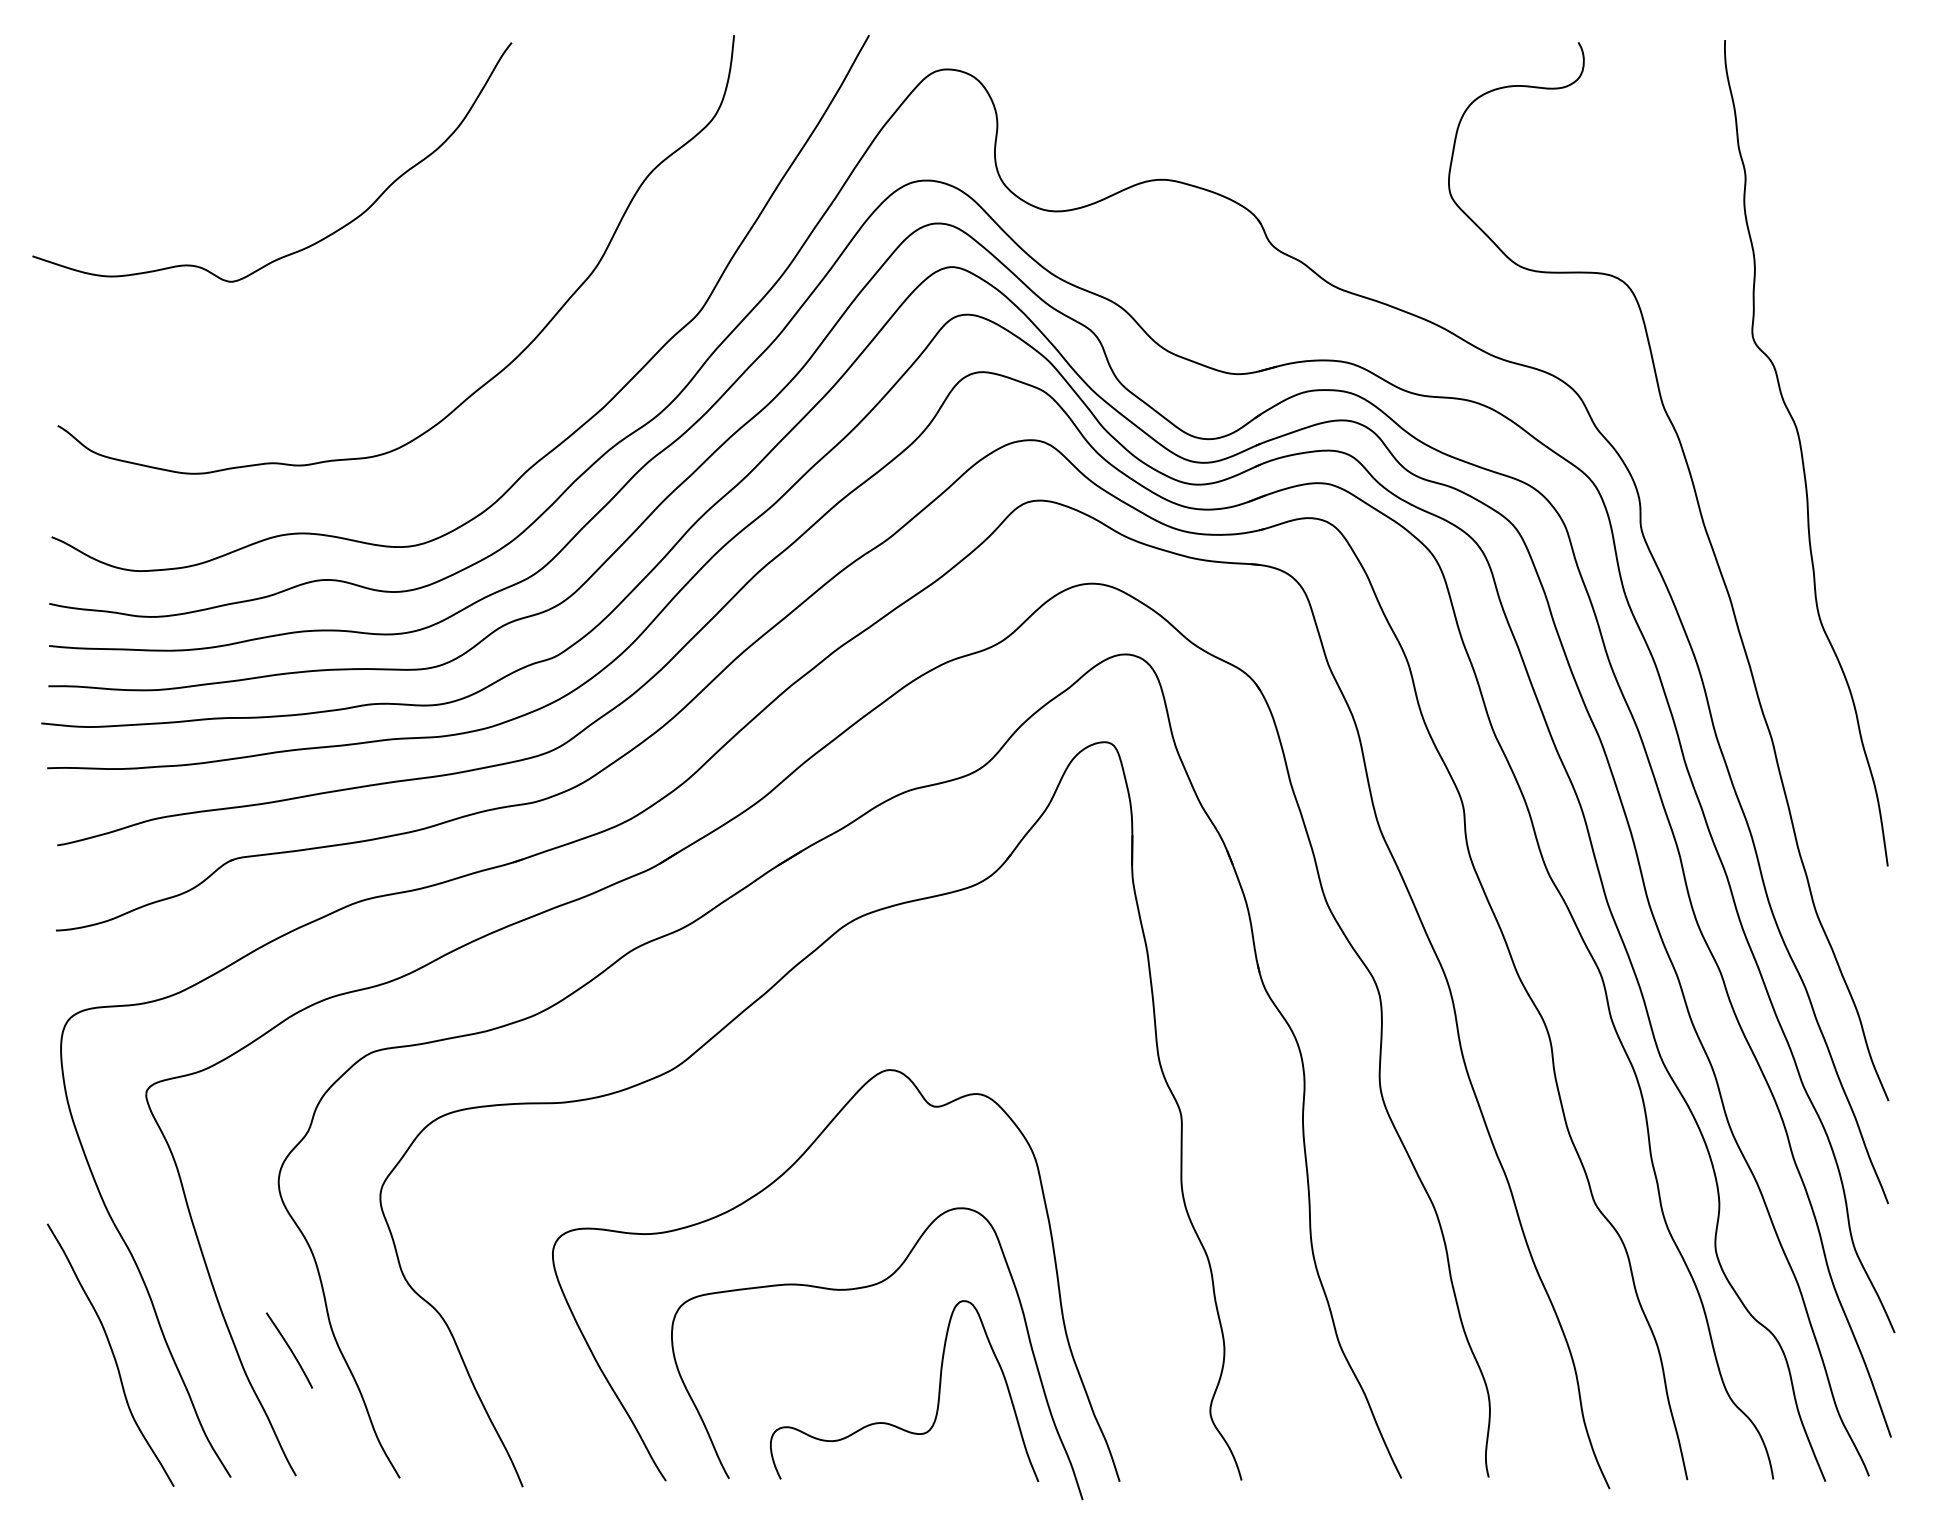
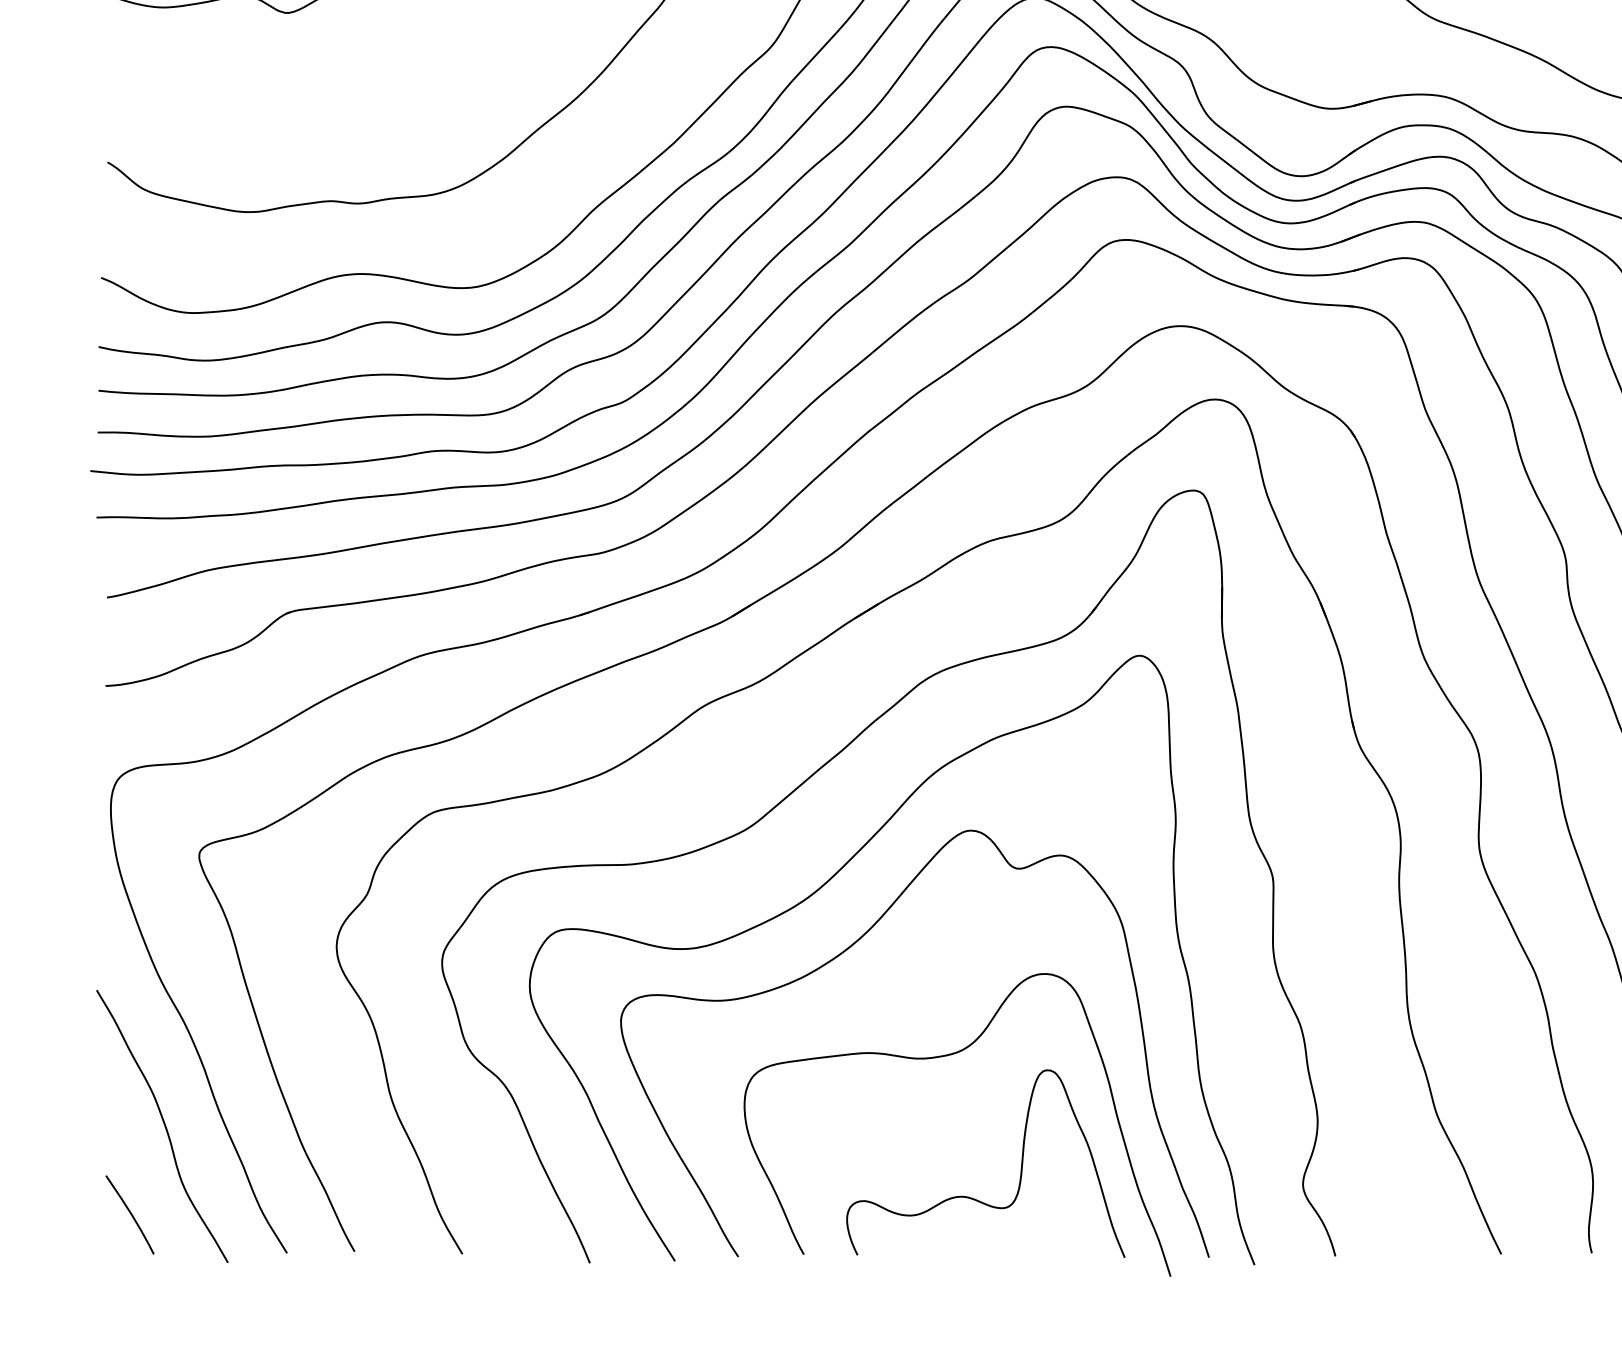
curve: (752, 1120) -> (828, 882), added
curve: (289, 1349) -> (130, 1213), moved

